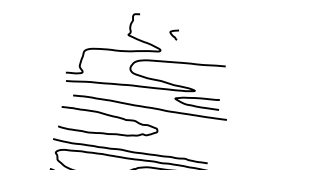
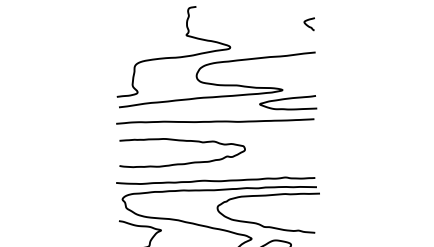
curve: (172, 34) -> (307, 24), moved
curve: (150, 107) -> (215, 121), moved

